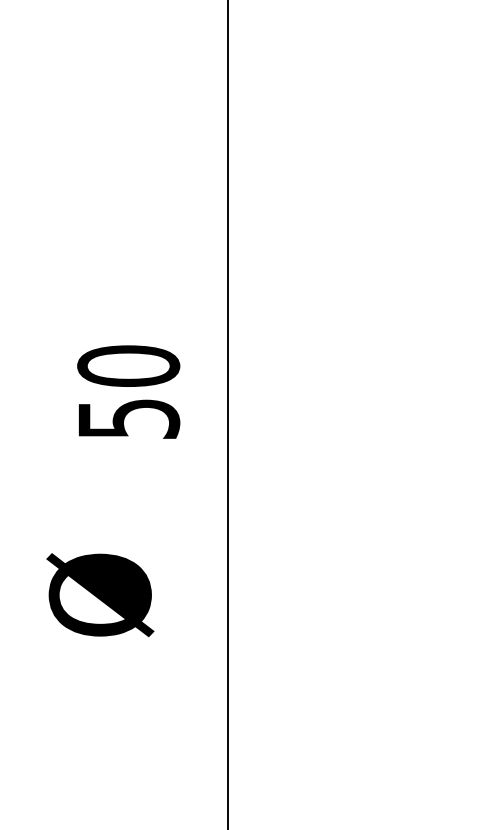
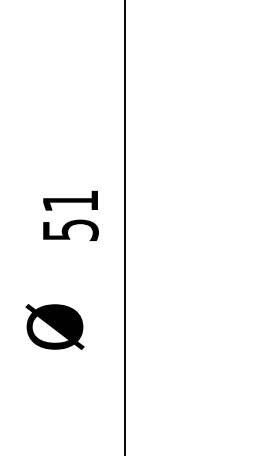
text: (128, 364) -> (70, 200), 50 -> 51

